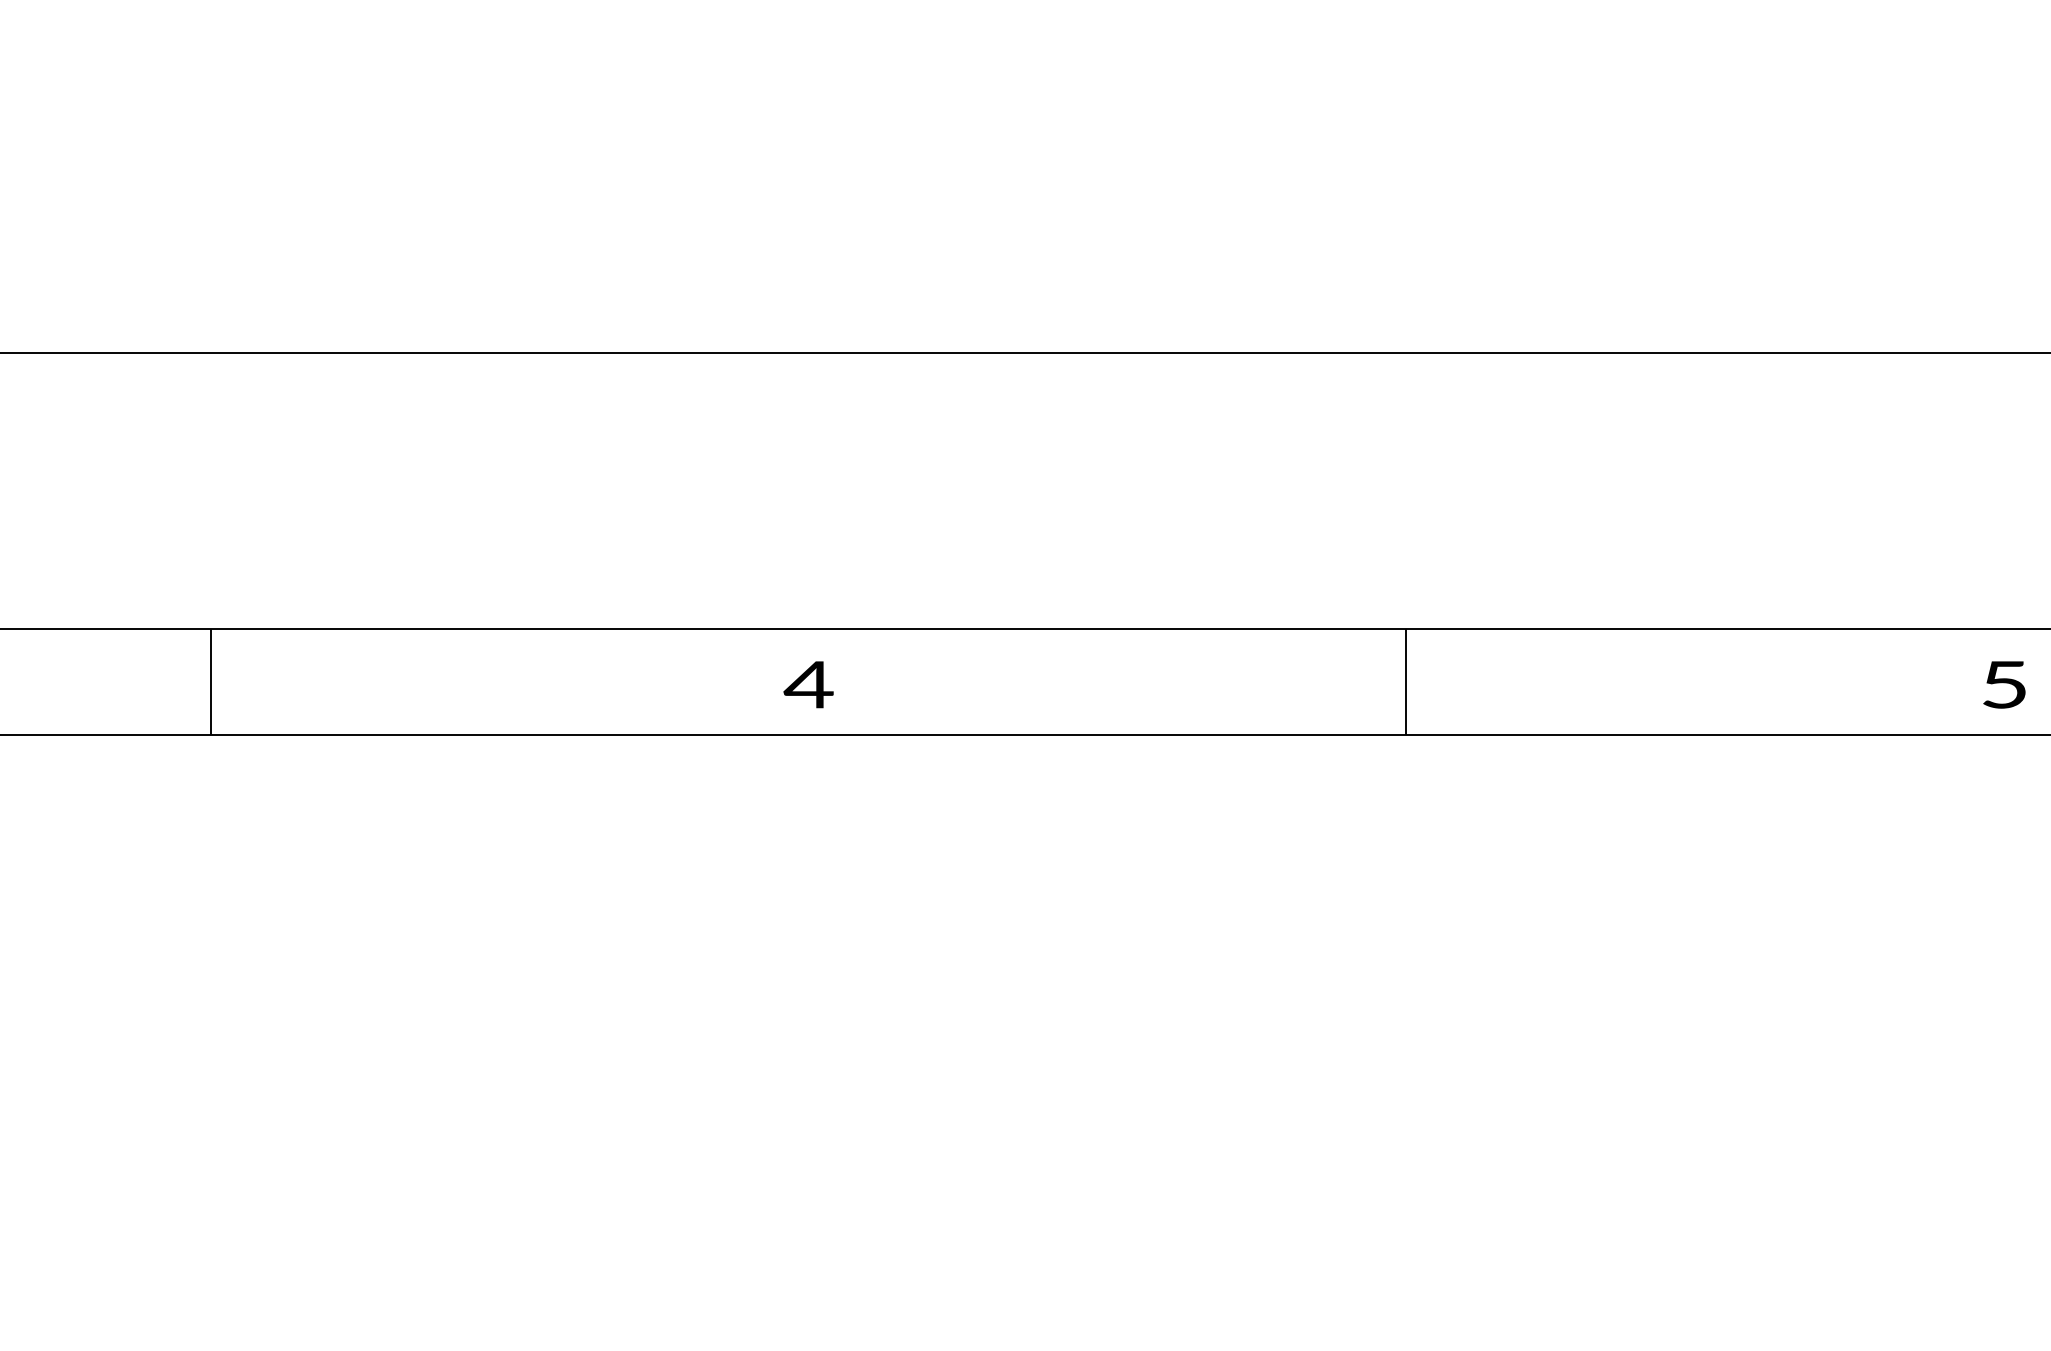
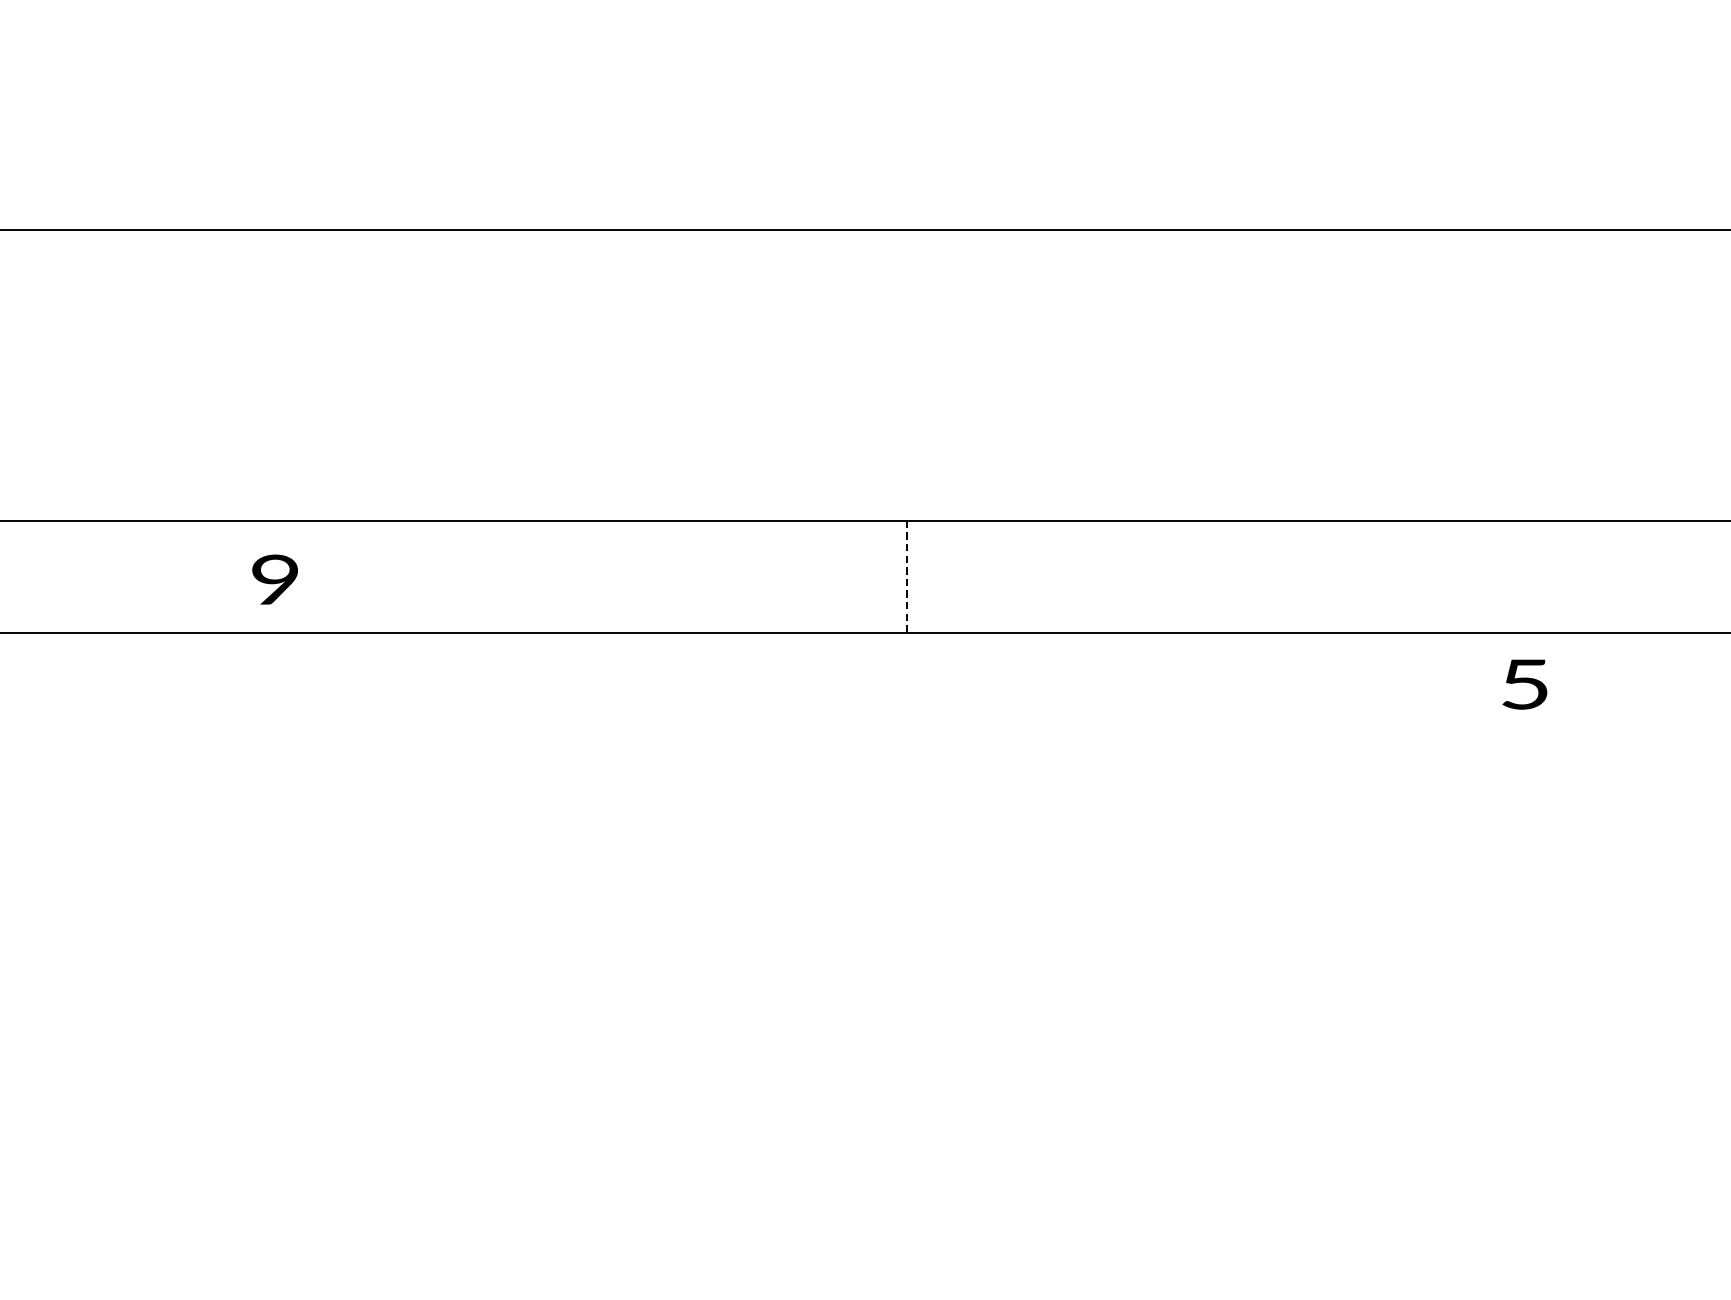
line: (1406, 681) -> (906, 576), solid -> dashed
text: (808, 684) -> (274, 579), 4 -> 9
text: (2004, 684) -> (1524, 684), moved

